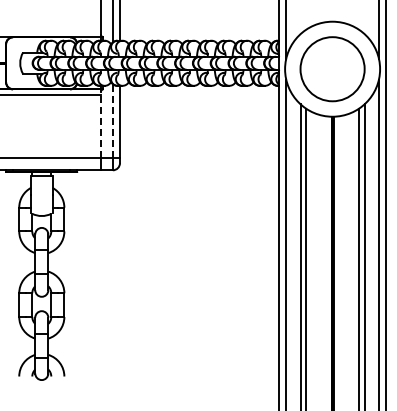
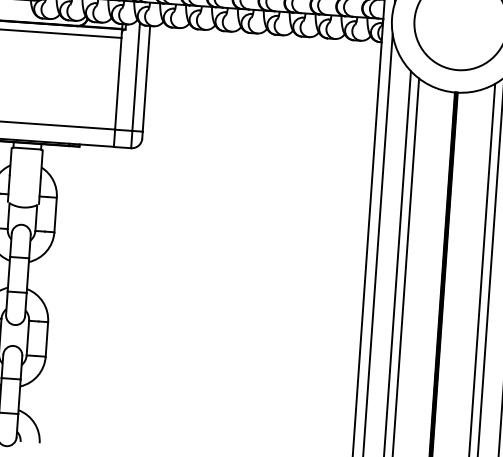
line: (112, 120) -> (135, 75), dashed -> solid
line: (100, 124) -> (117, 80), dashed -> solid

